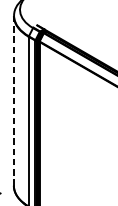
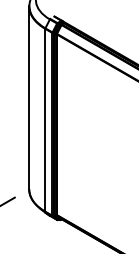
line: (14, 100) -> (29, 97), dashed -> solid

